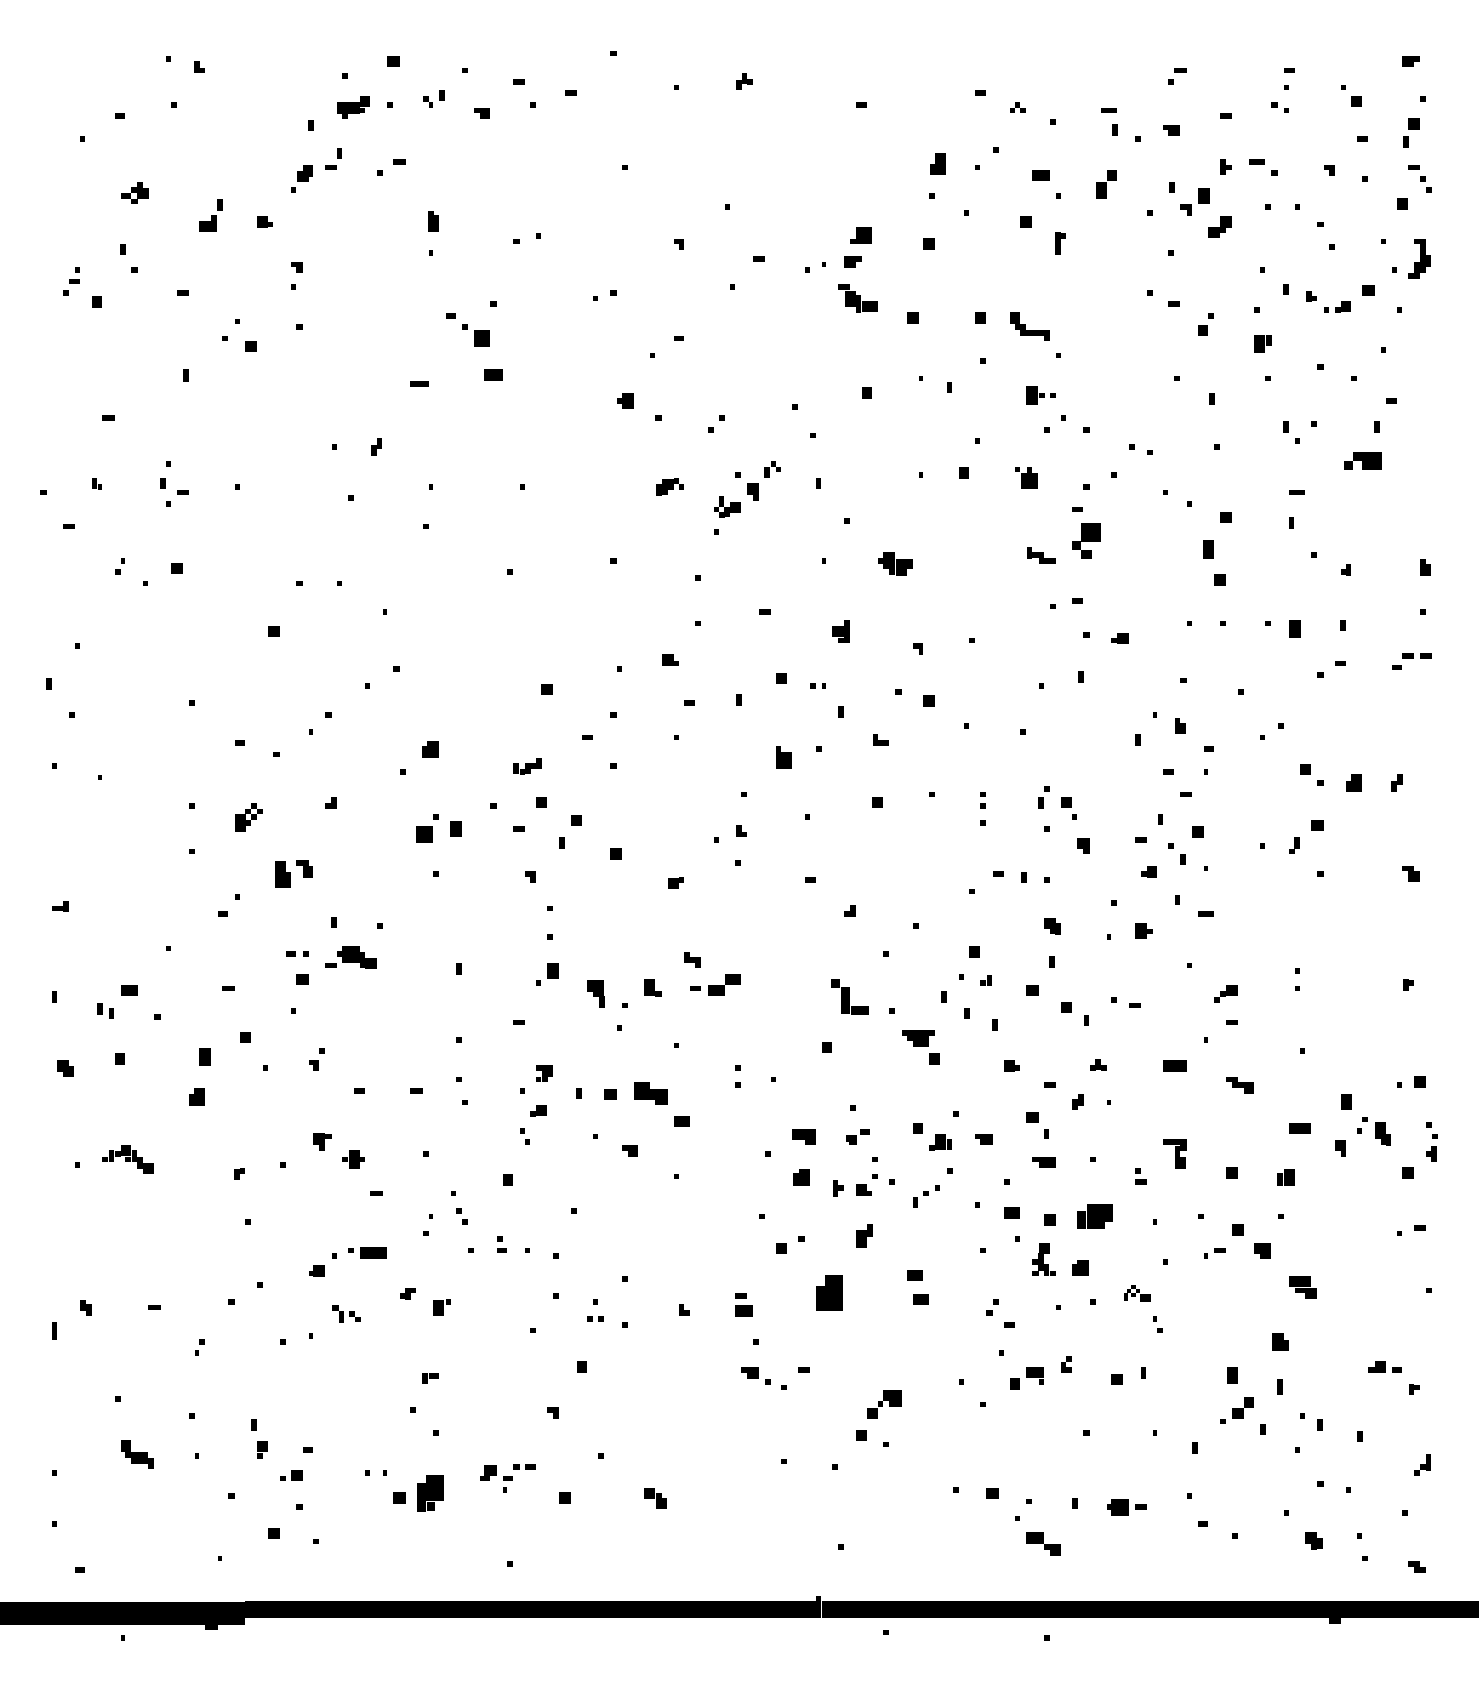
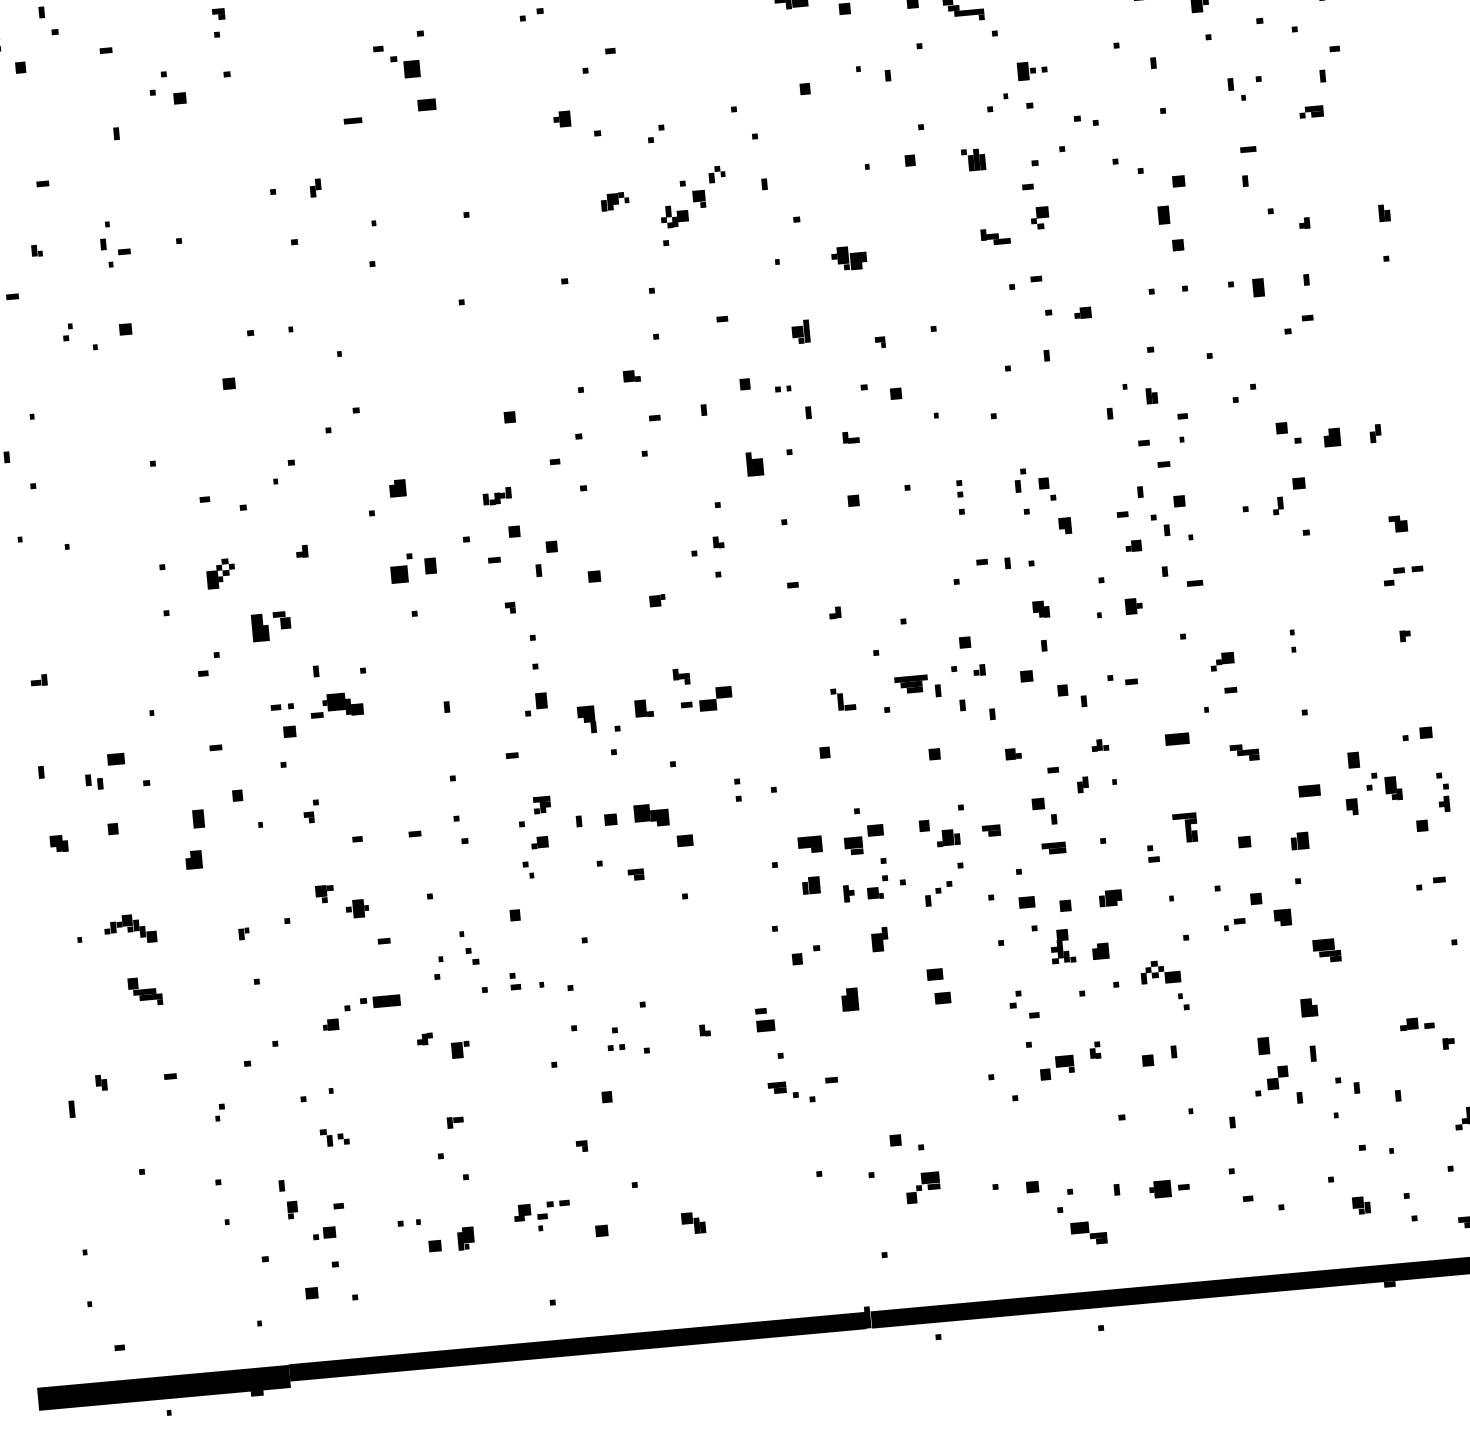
part: (1040, 395) -> (1031, 70), moved
part: (1362, 460) -> (1311, 111), size x0.62
part: (1086, 540) -> (1040, 217), size x0.62
part: (1411, 661) -> (1403, 575), moved
part: (849, 996) -> (842, 699), size x0.62
part: (918, 1038) -> (911, 684), moved
part: (857, 1136) -> (863, 839), size x1.67
part: (1094, 1215) -> (1110, 897), size x0.62
part: (829, 1292) -> (849, 999), size x0.62
part: (1137, 1293) -> (1160, 972), size x1.43
part: (346, 1313) -> (334, 1136), moved
part: (884, 1404) -> (923, 1187), moved
part: (137, 1454) -> (145, 991), moved
part: (430, 1493) -> (466, 1238), size x0.62

